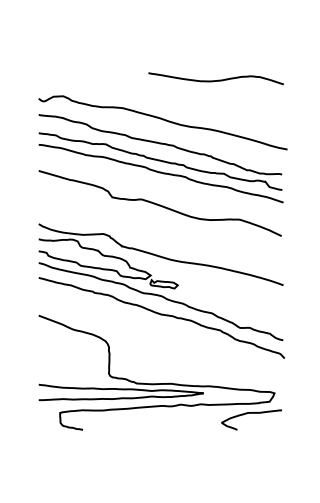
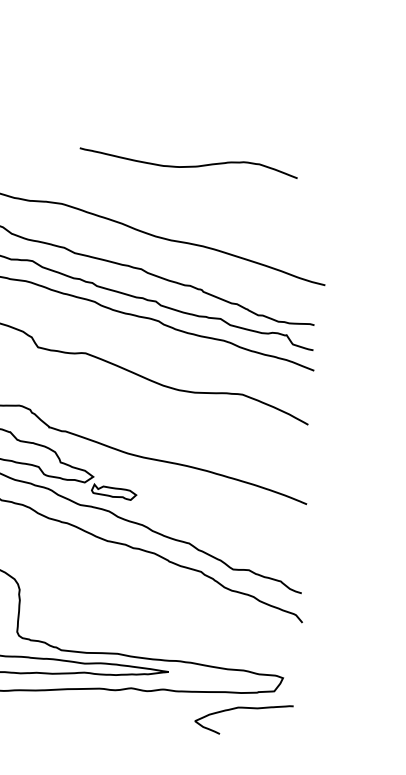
curve: (215, 80) -> (187, 165), moved

